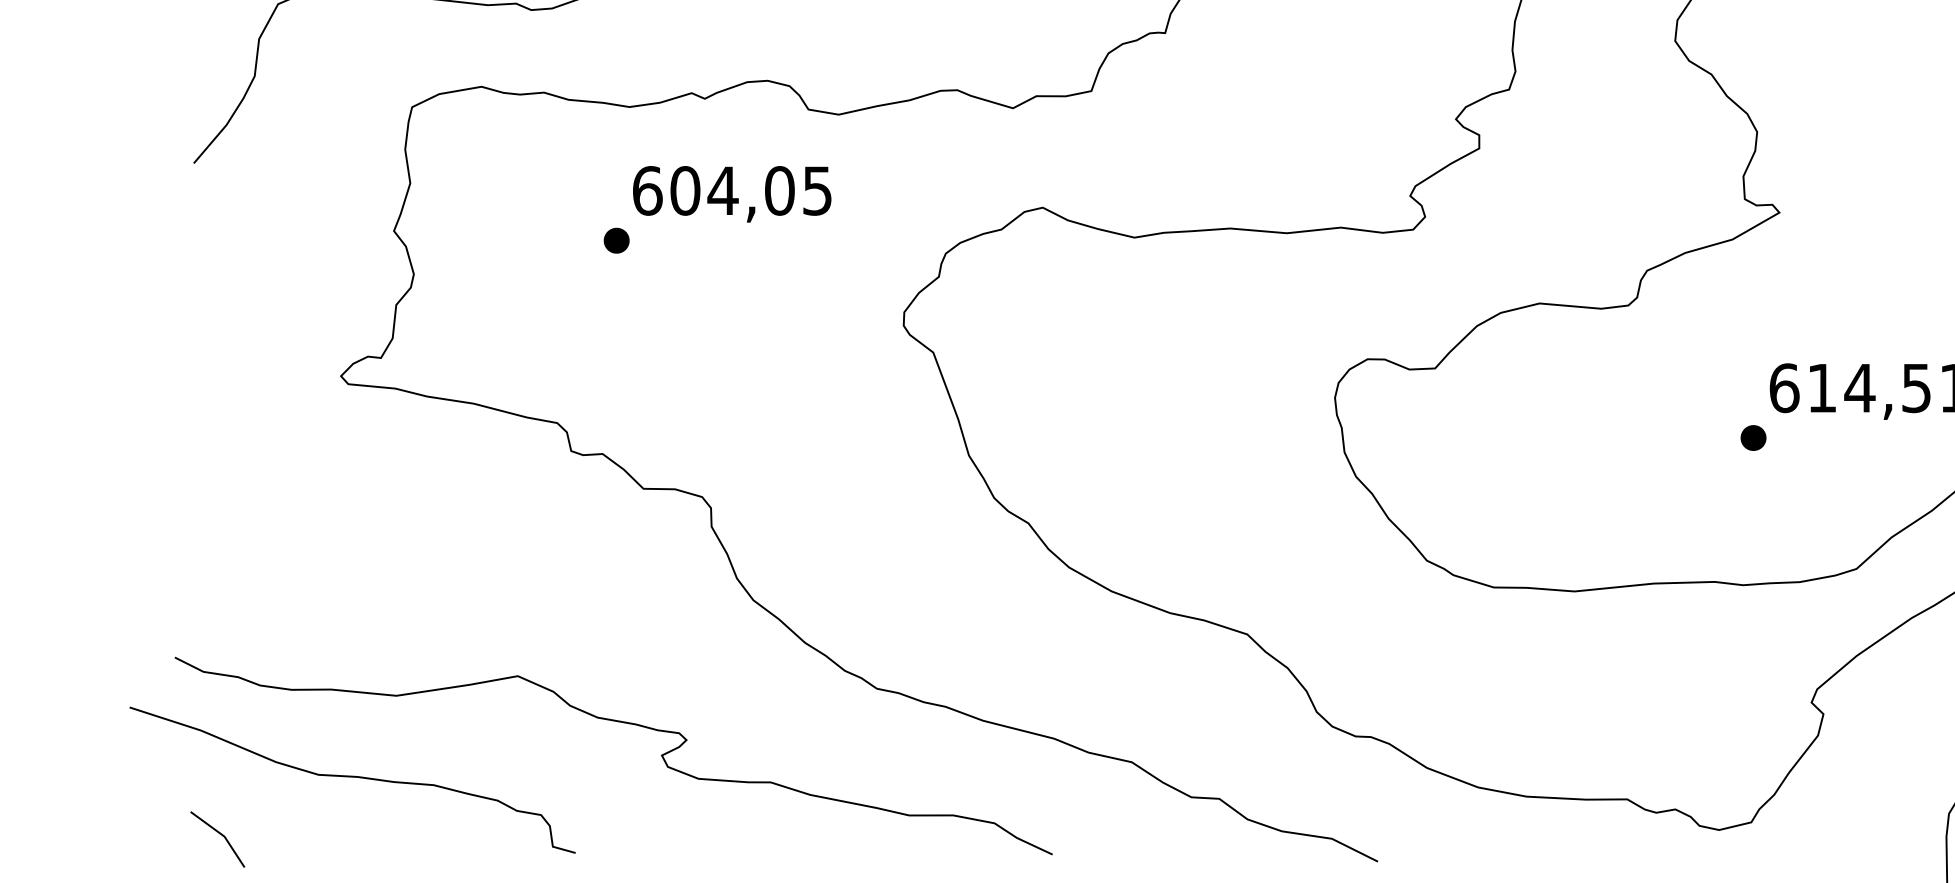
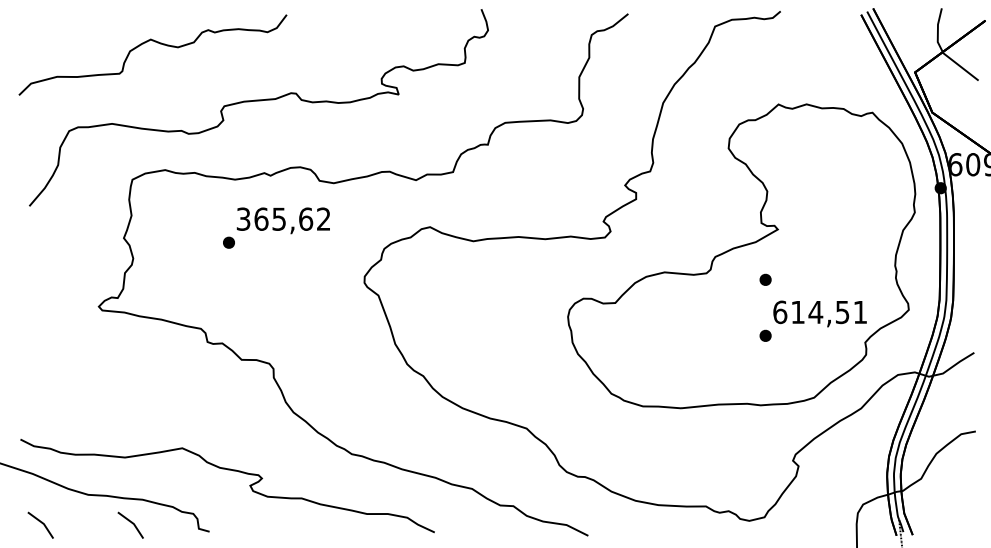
text: (732, 189) -> (283, 218), 604,05 -> 365,62
part: (1753, 318) -> (765, 279), added
part: (407, 837) -> (130, 524), added

